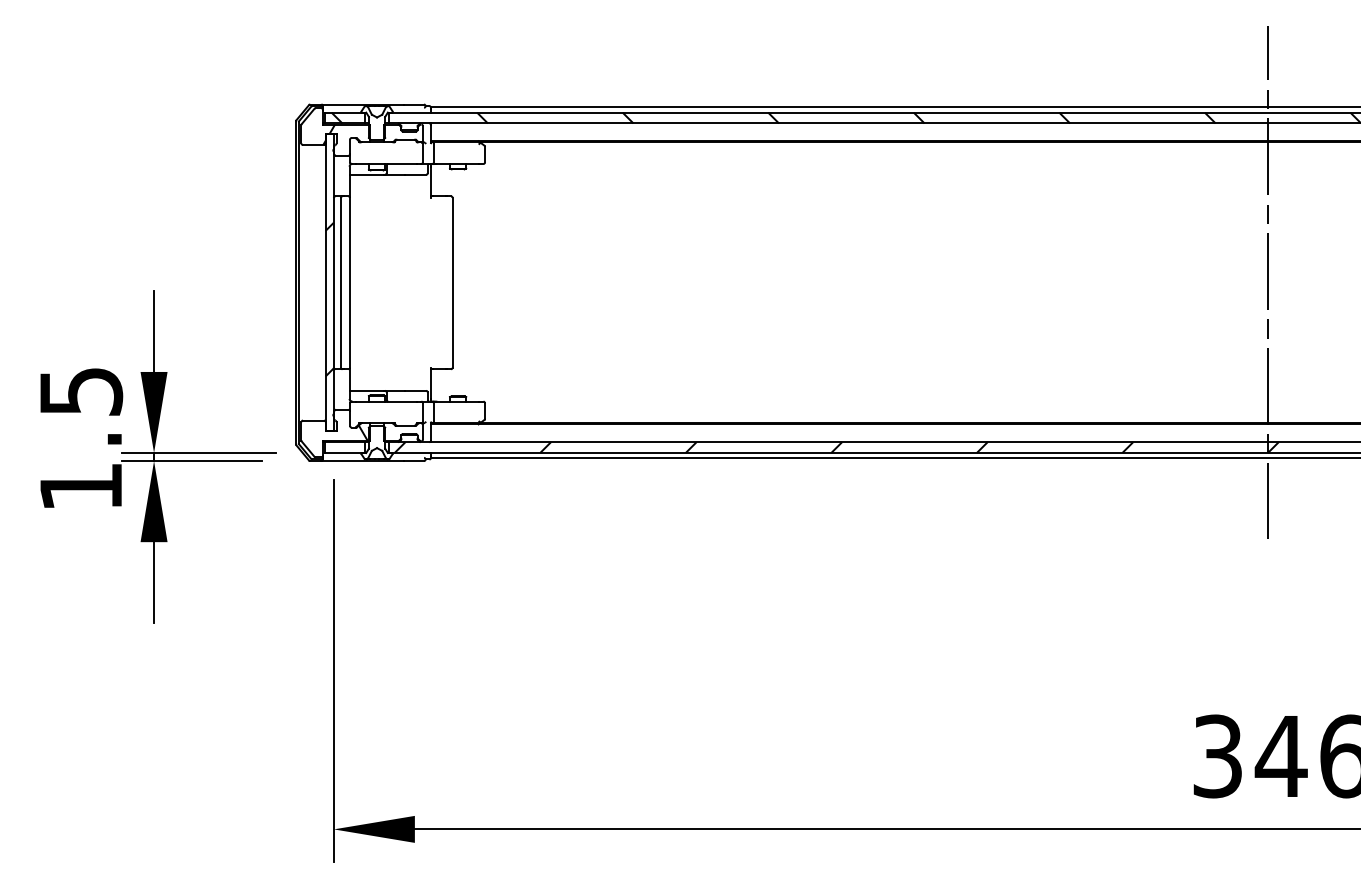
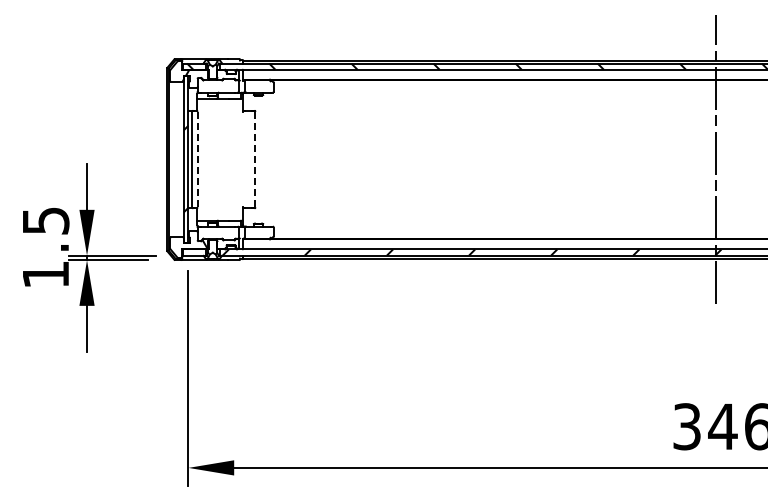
line: (349, 282) -> (197, 159), solid -> dashed
line: (452, 282) -> (255, 159), solid -> dashed

